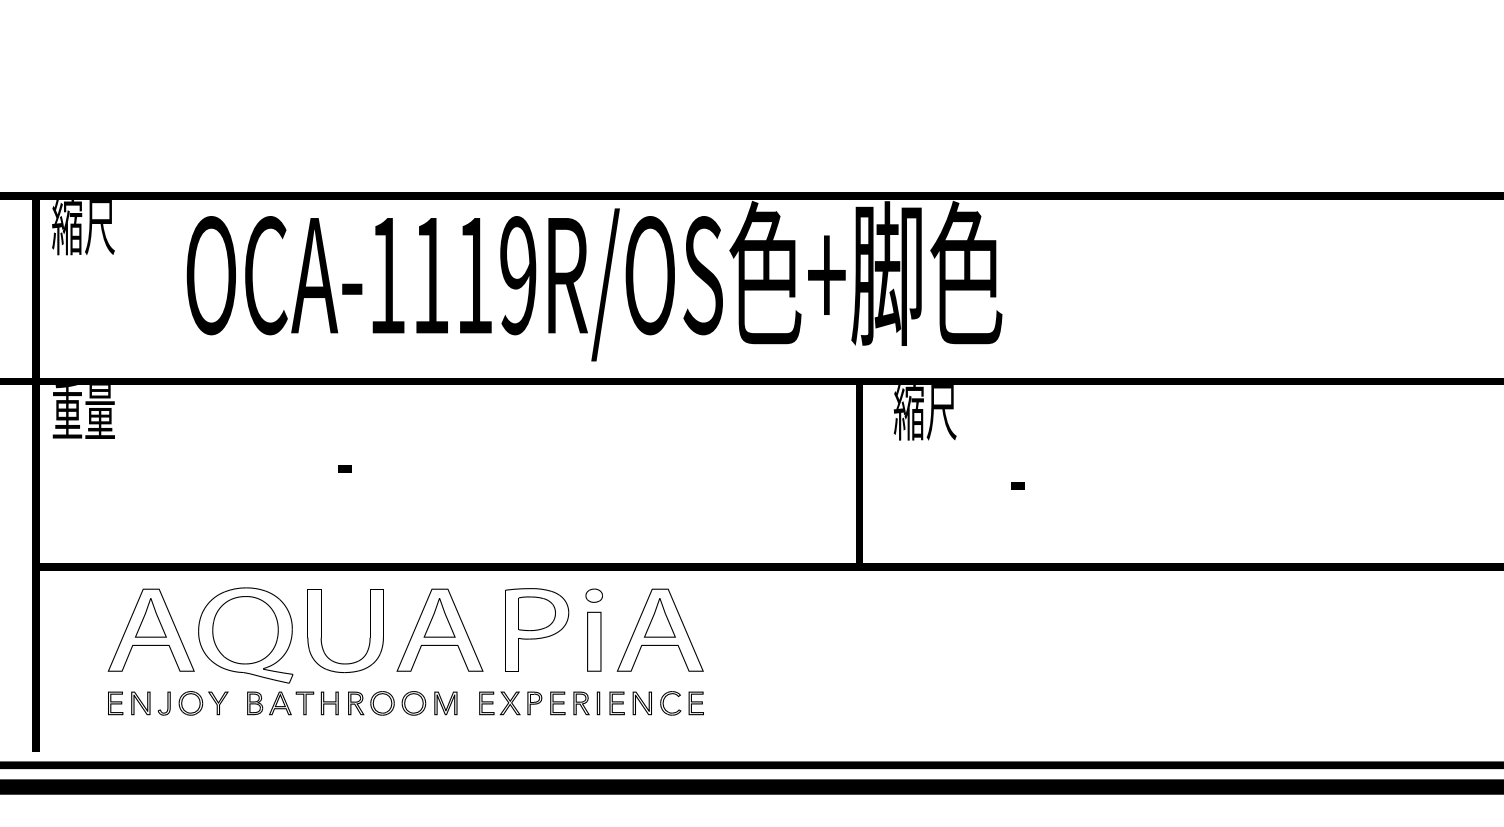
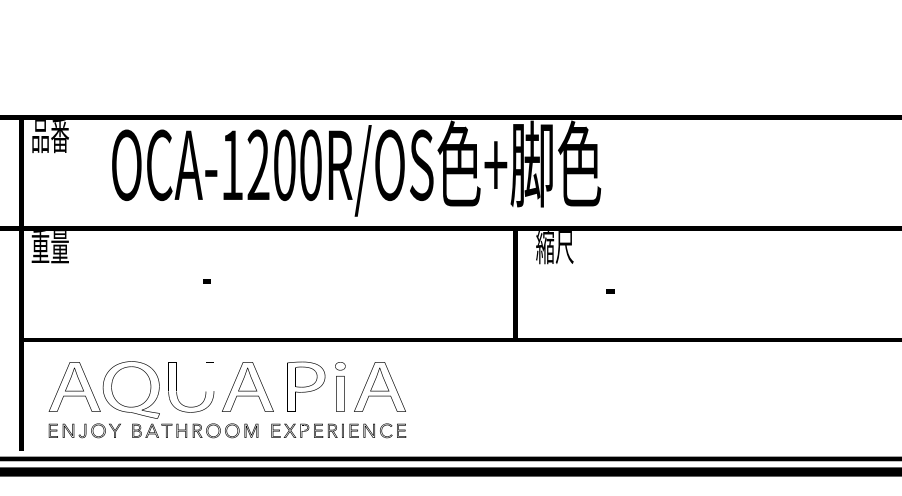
text: (82, 227) -> (49, 136), 縮尺 -> 品番
text: (474, 275) -> (284, 165), OCA-1119R/OS -> OCA-1200R/OS
part: (405, 651) -> (227, 399), moved

